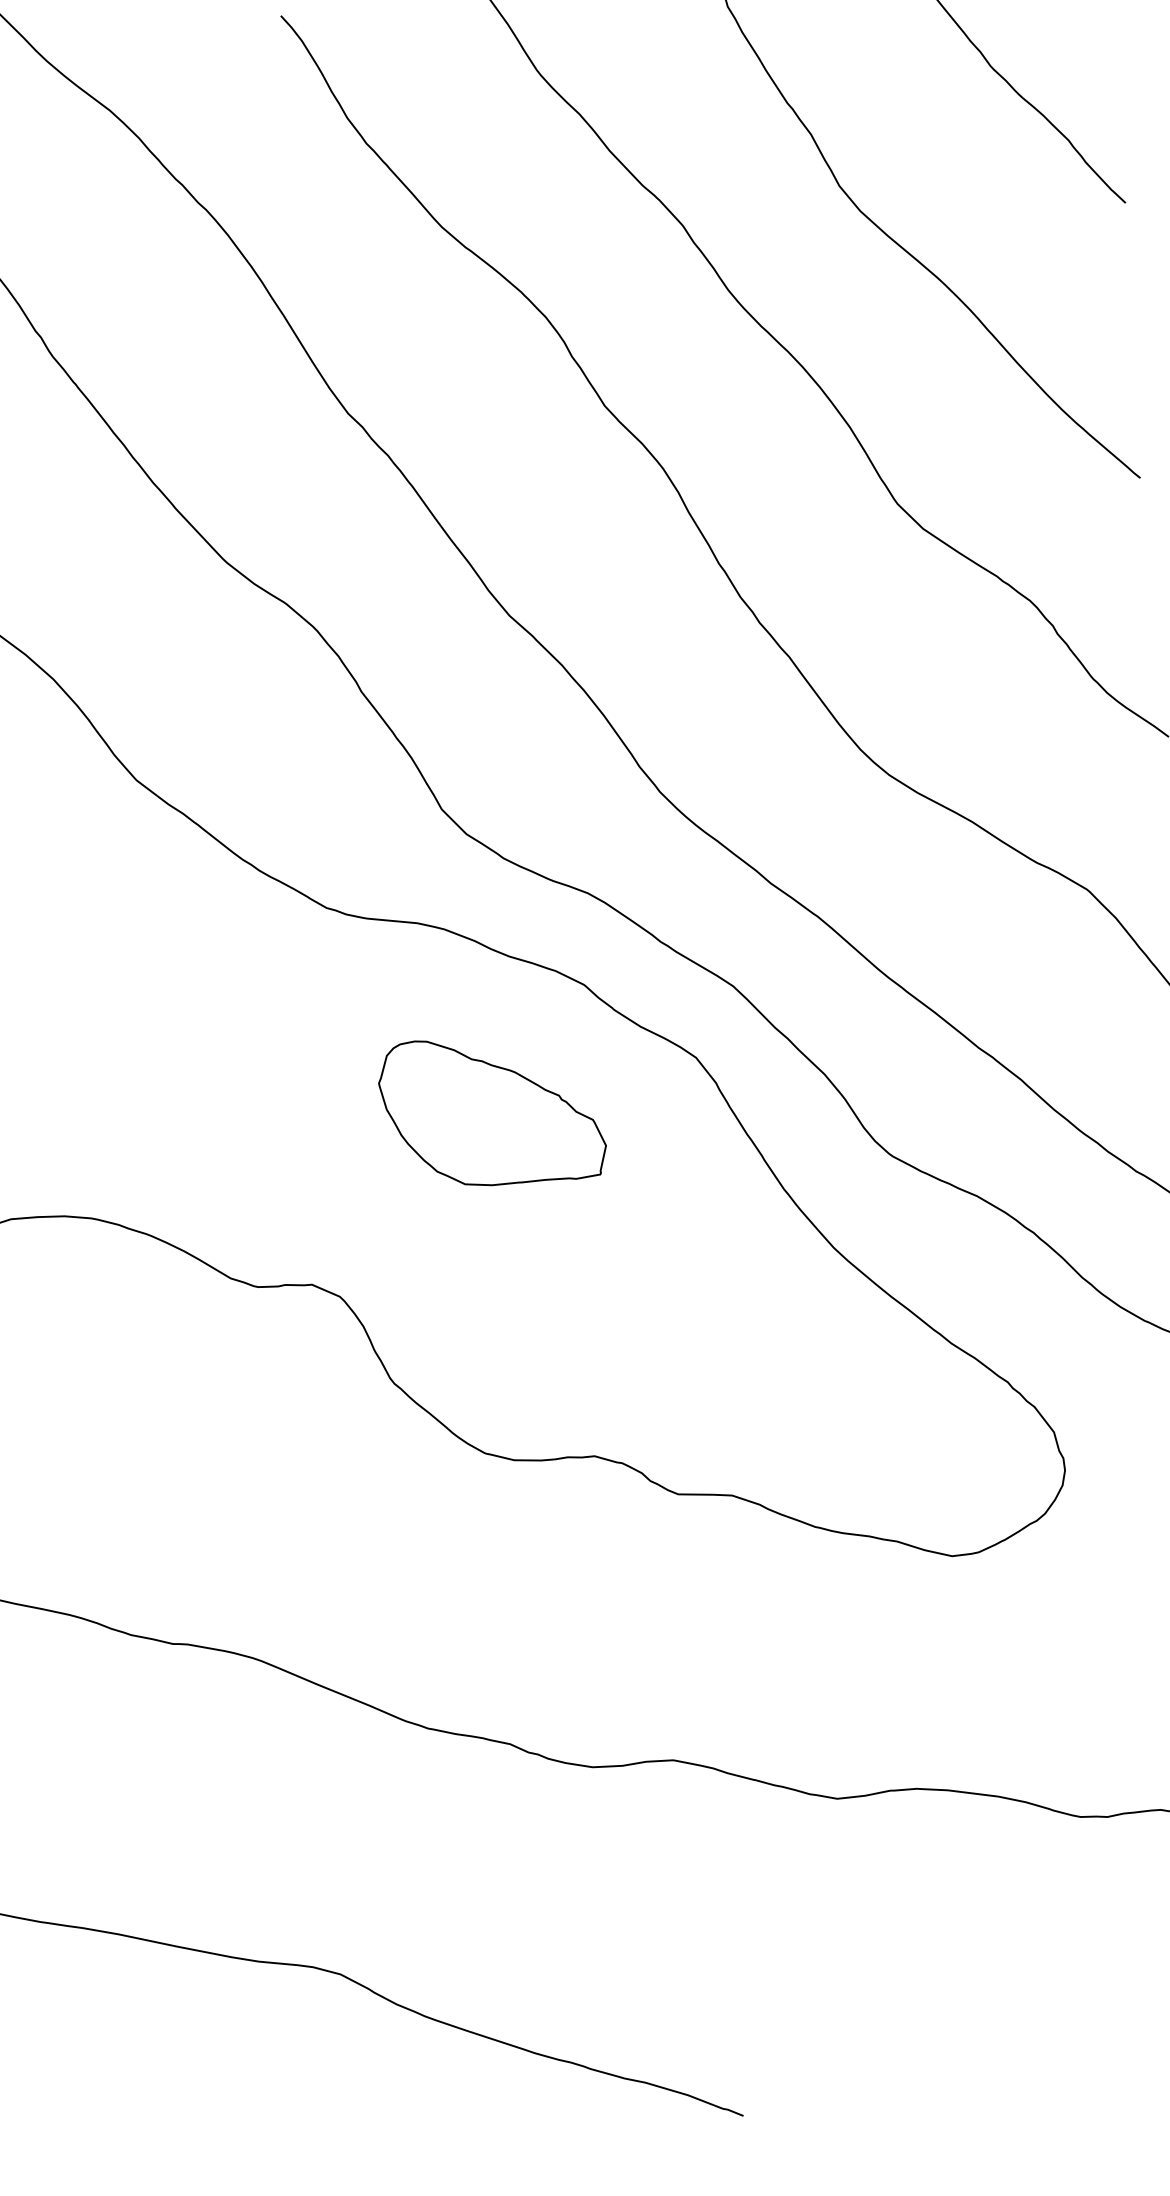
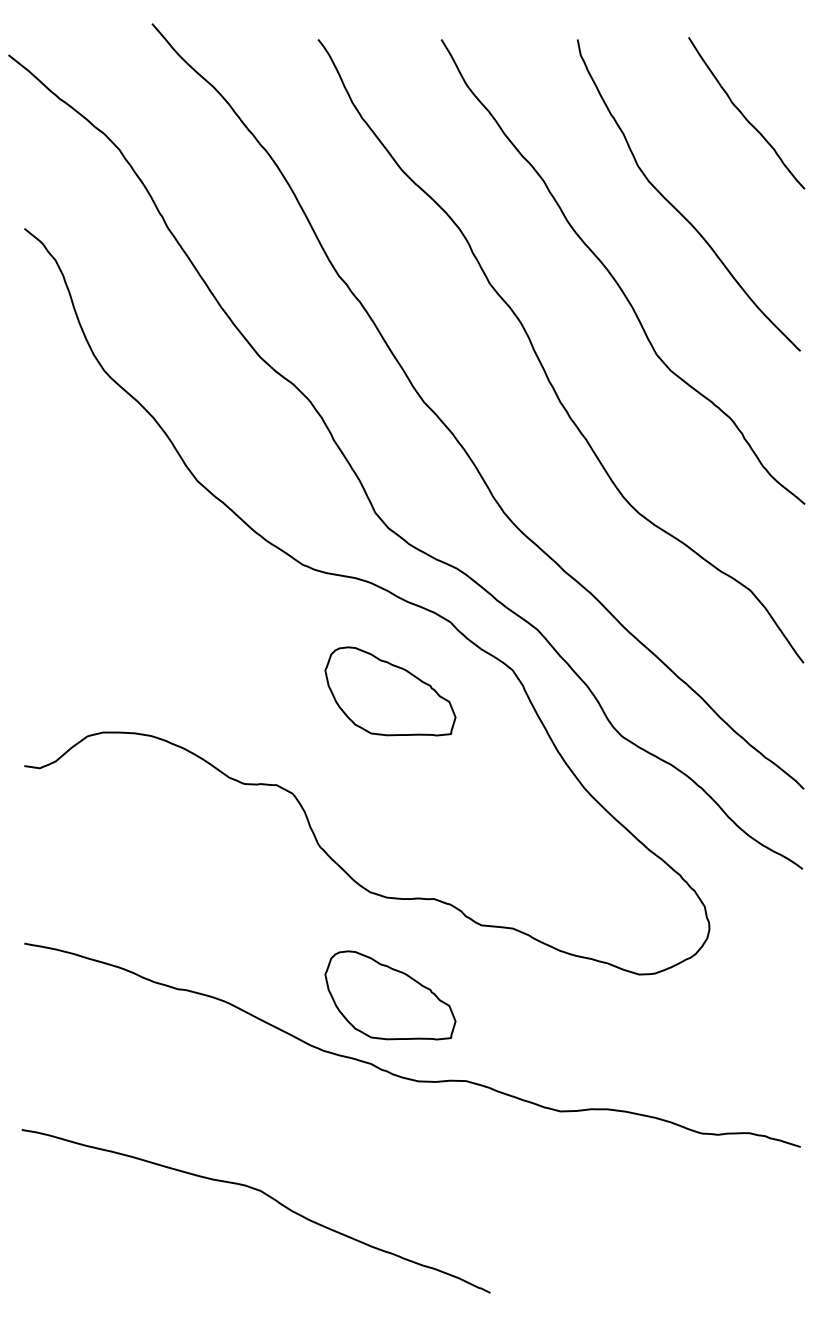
part: (533, 1625) -> (390, 995), added

